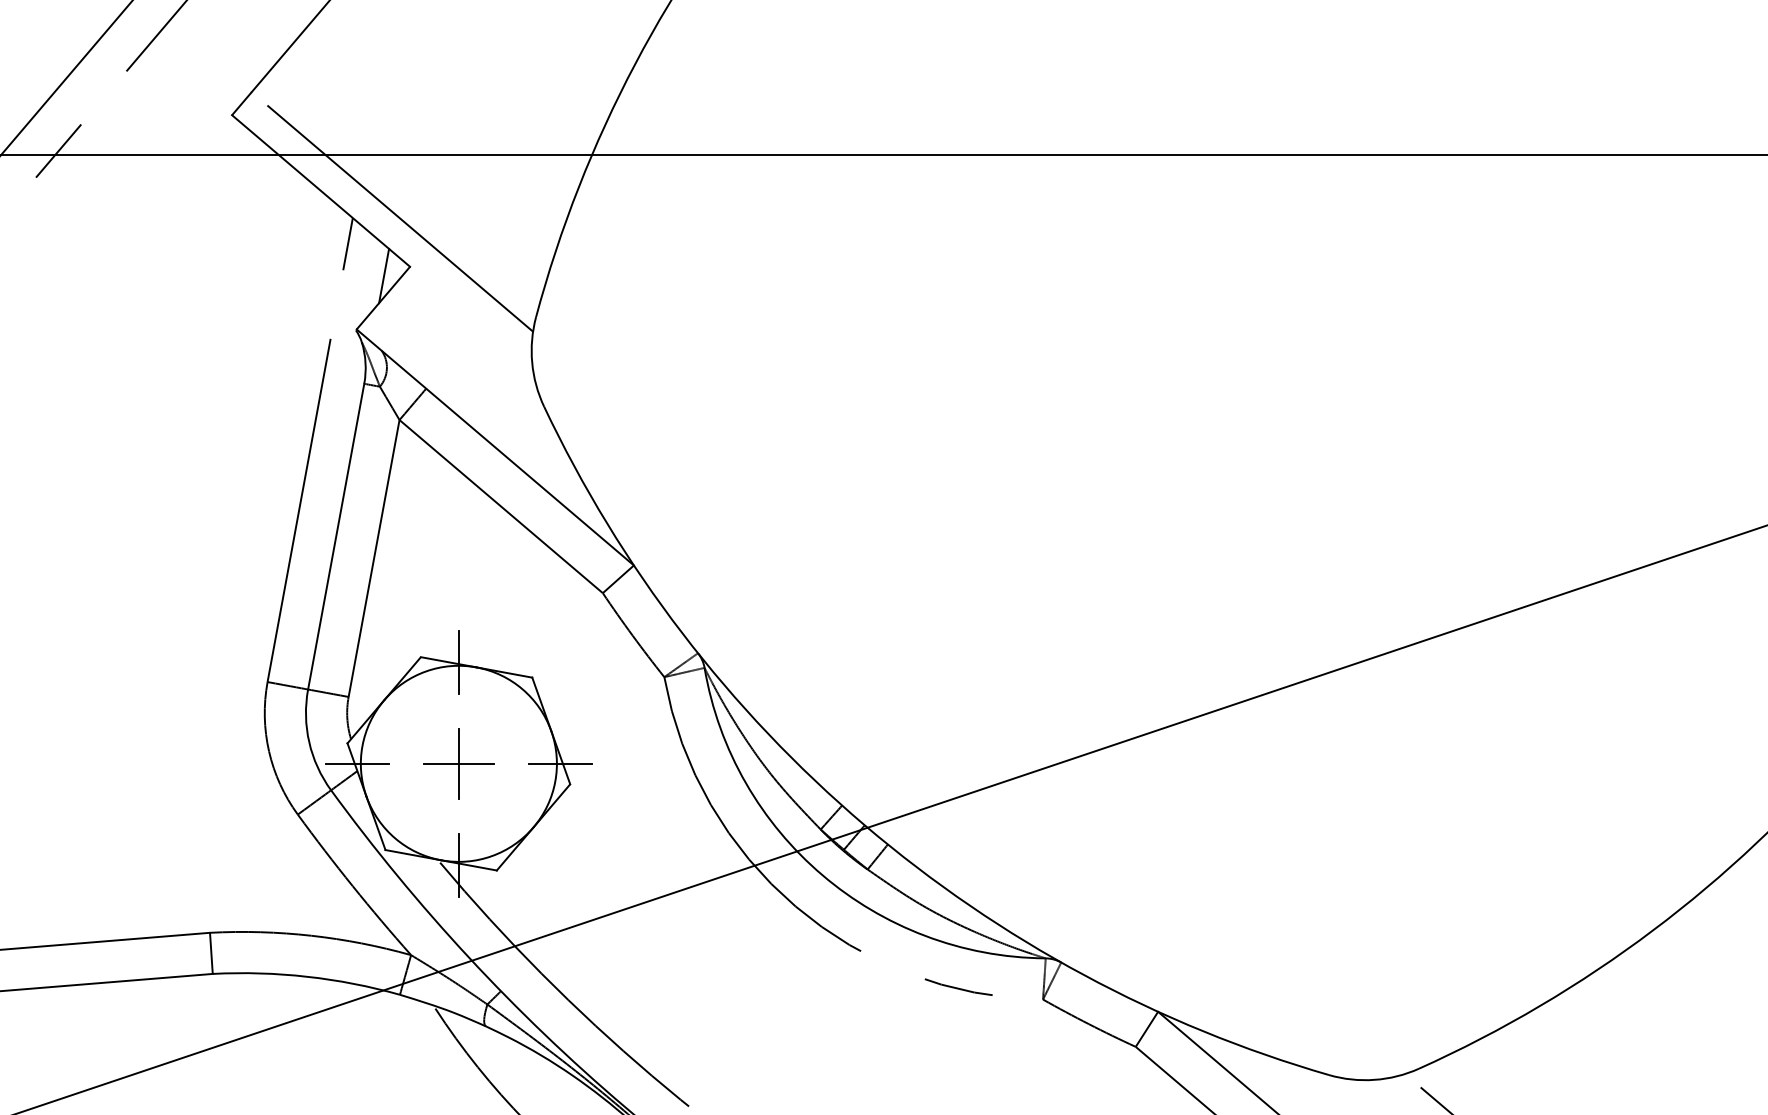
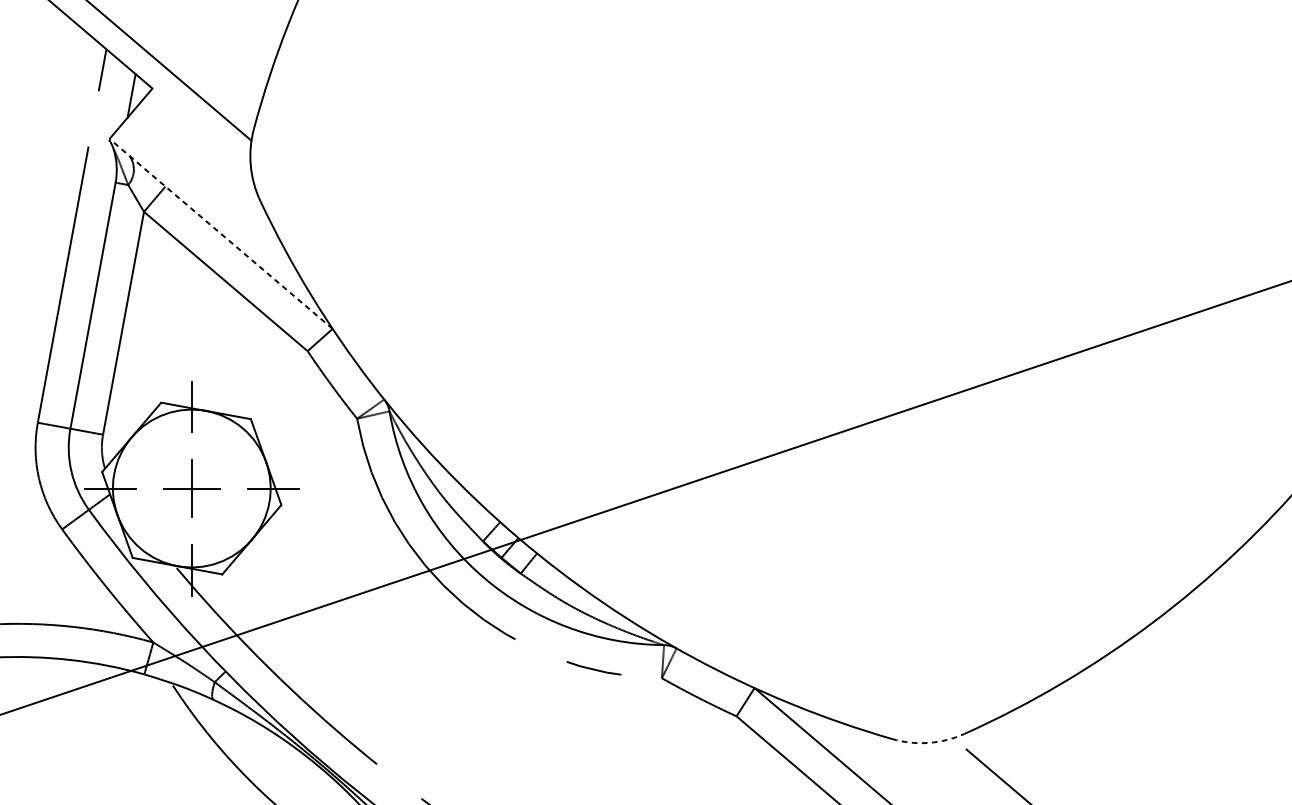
line: (494, 447) -> (220, 233), solid -> dashed
arc: (1374, 1079) -> (928, 742), solid -> dashed

